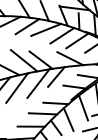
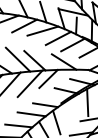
line: (83, 107) -> (72, 111), removed

